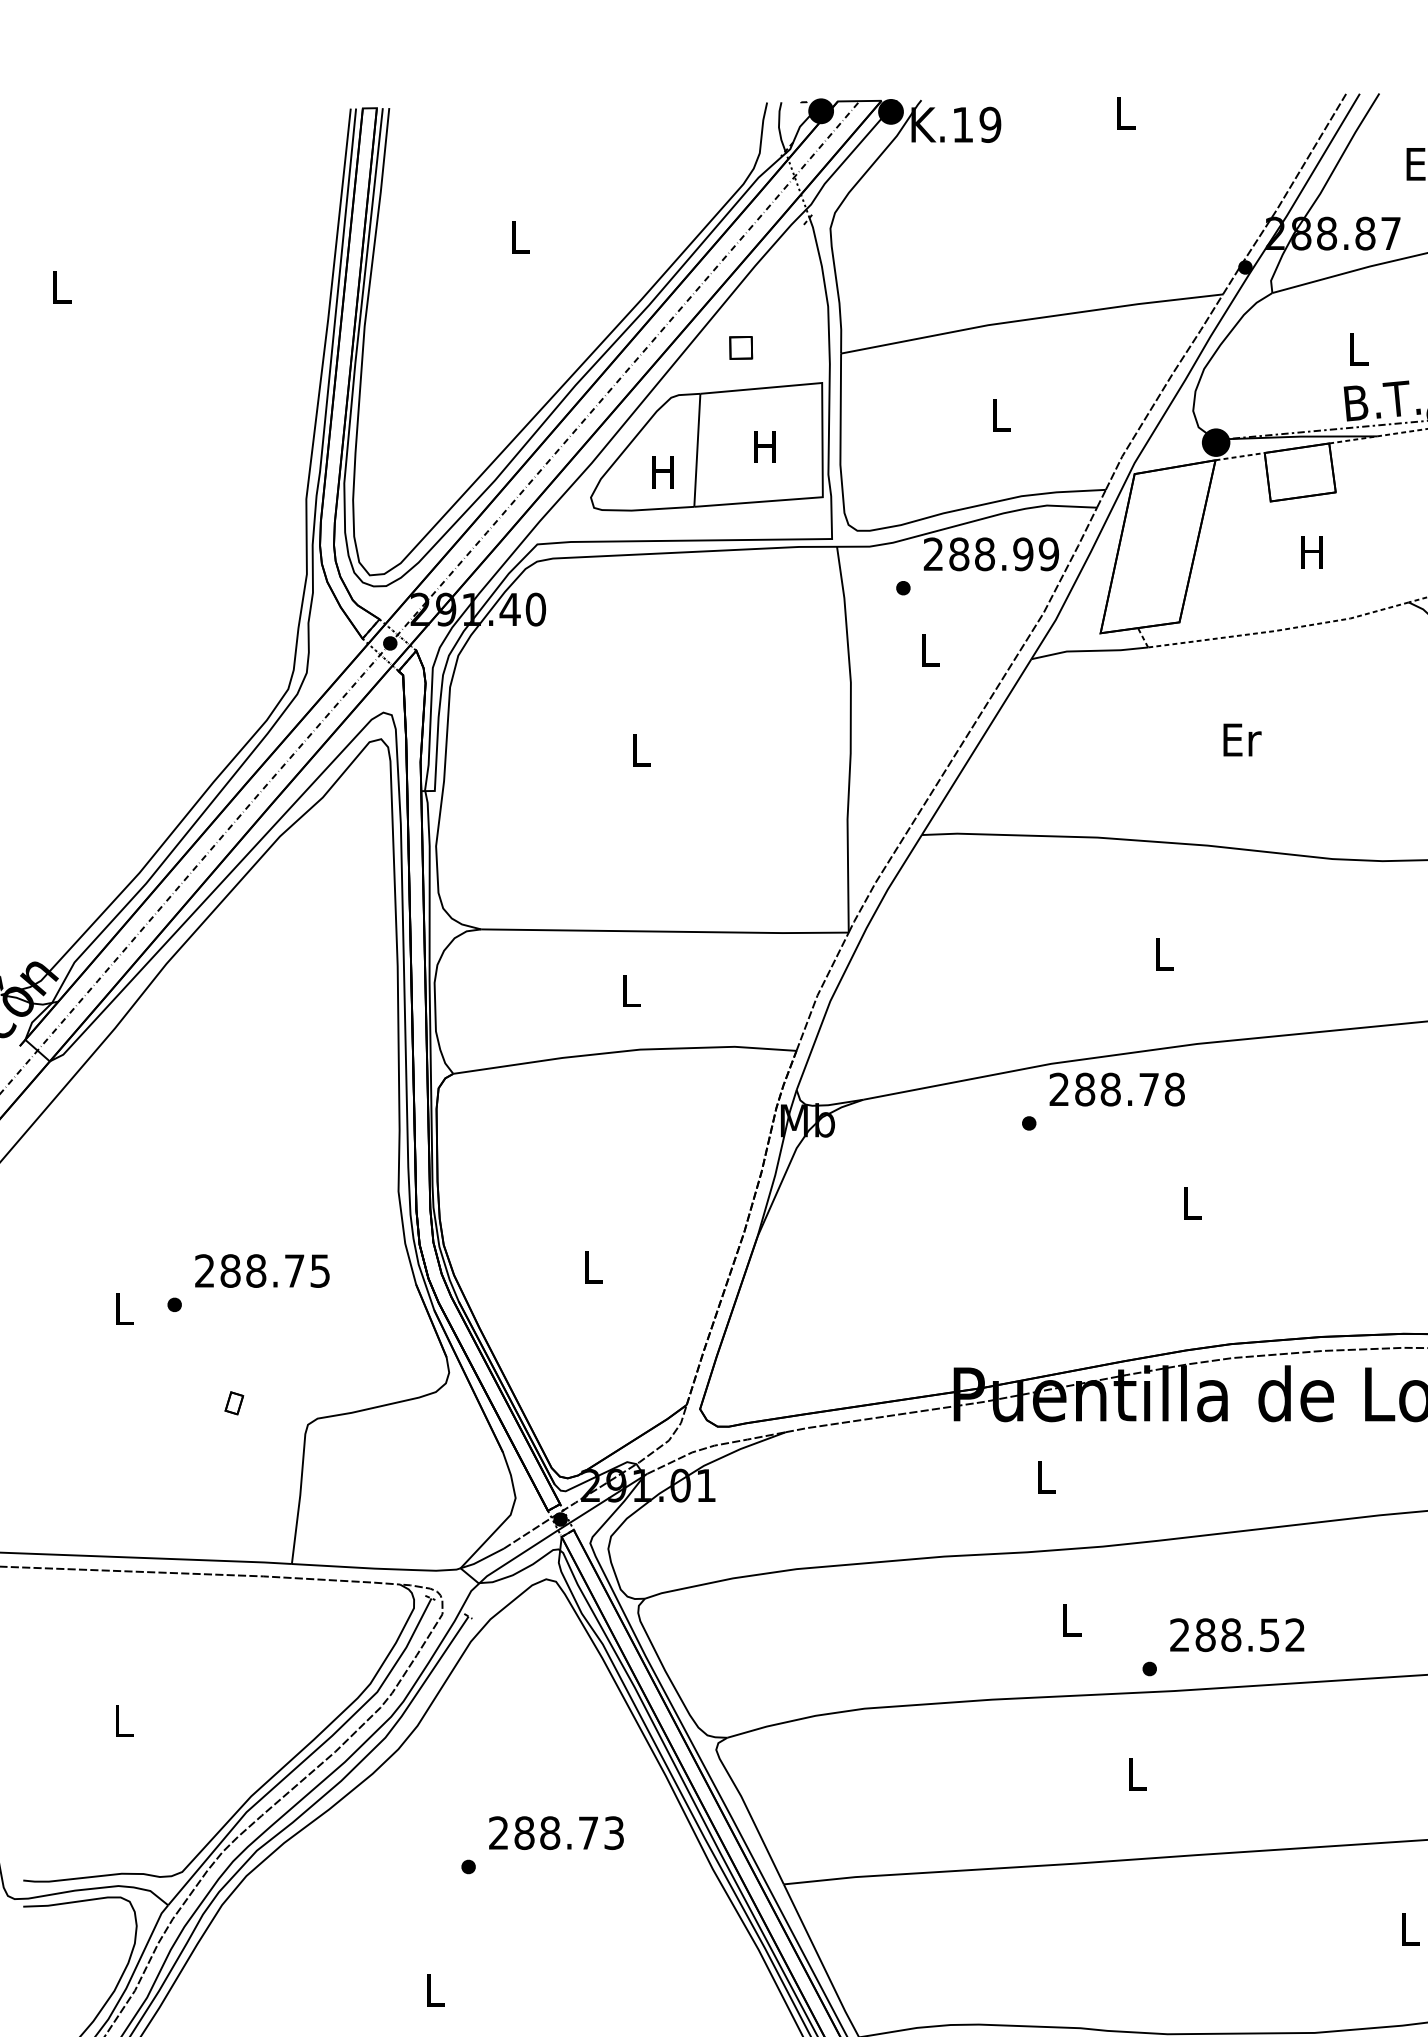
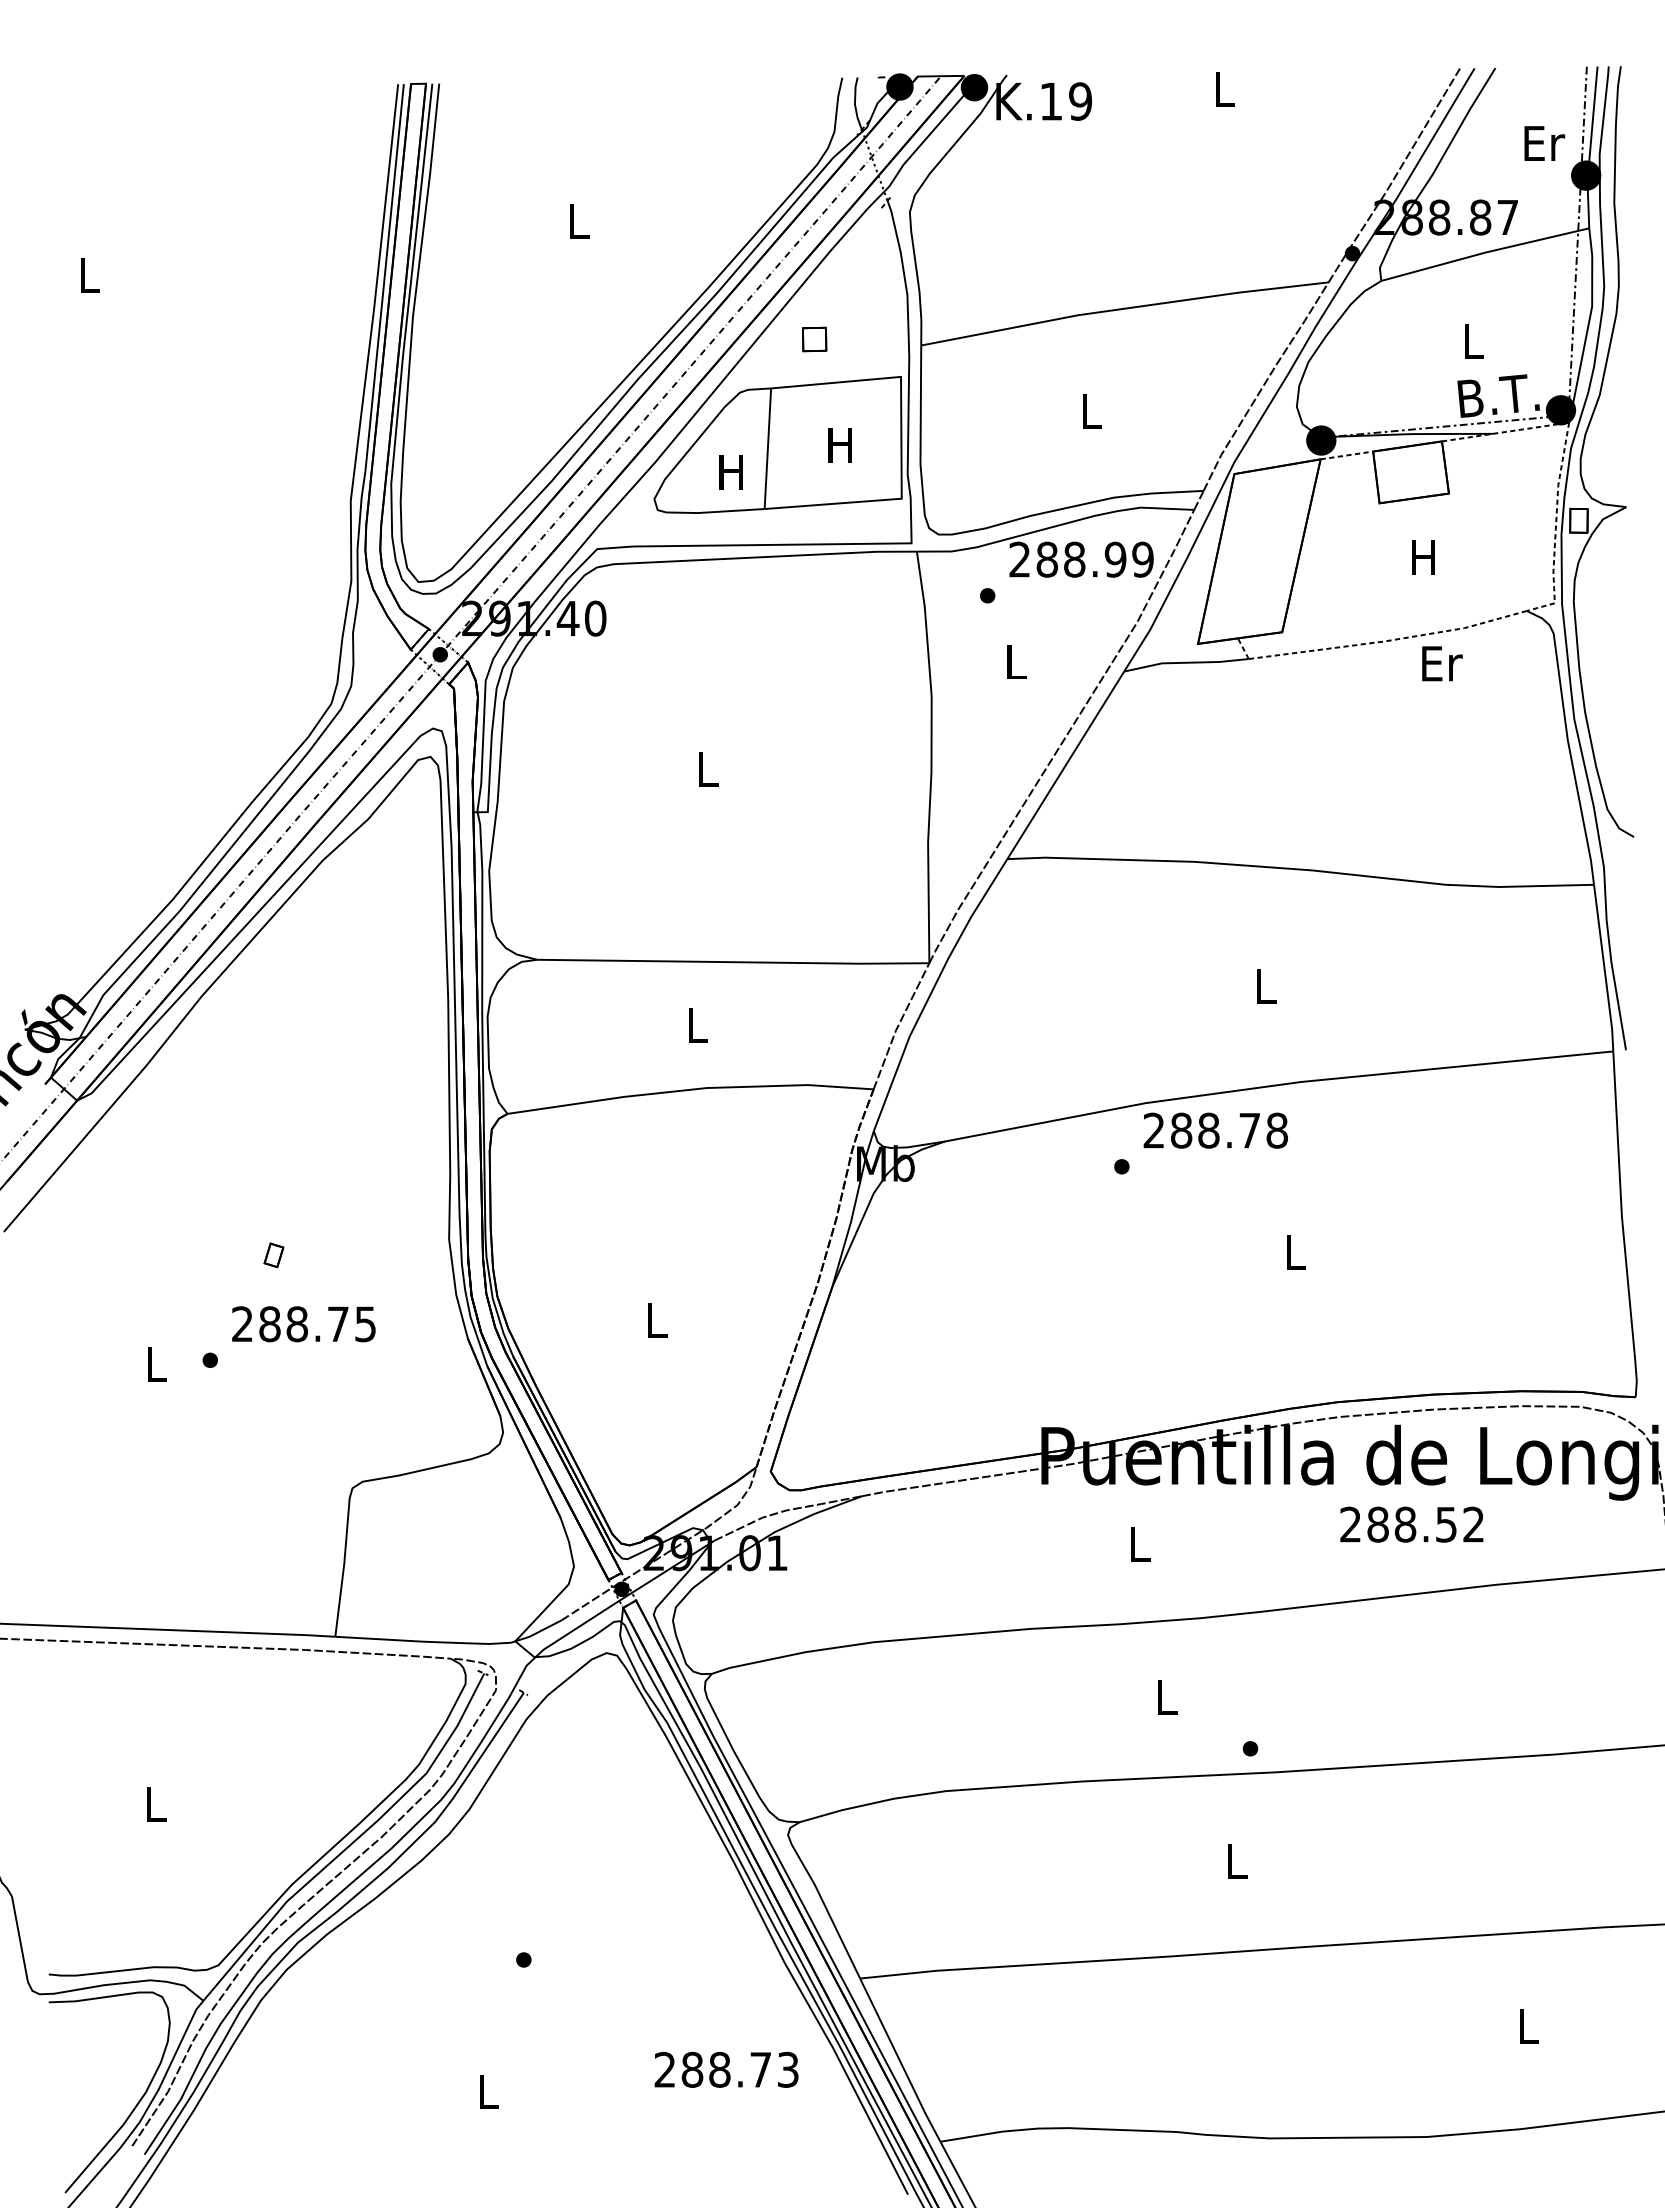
text: (1242, 739) -> (1442, 663), moved
part: (233, 1403) -> (273, 1255), moved
text: (1236, 1634) -> (1411, 1524), moved
text: (556, 1832) -> (726, 2069), moved

